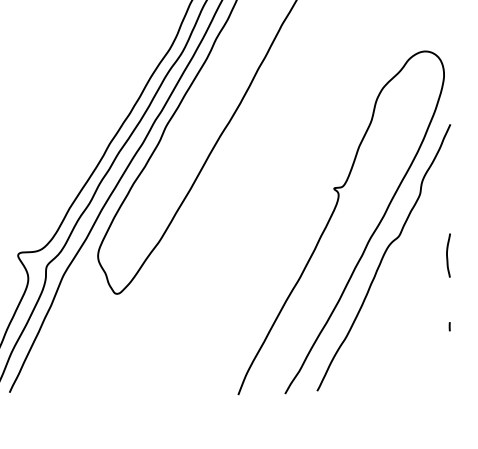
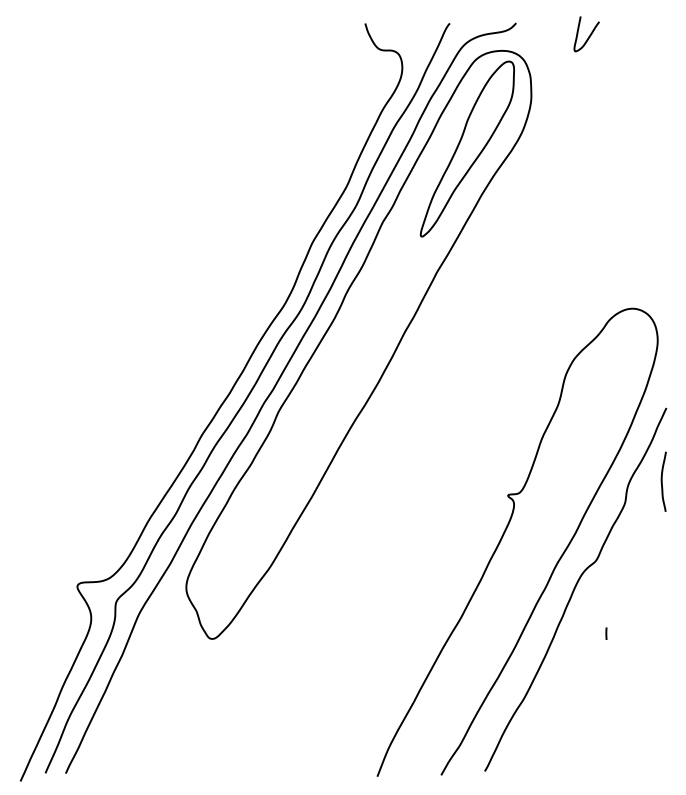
curve: (447, 255) -> (662, 481), moved
line: (449, 326) -> (606, 633), moved

